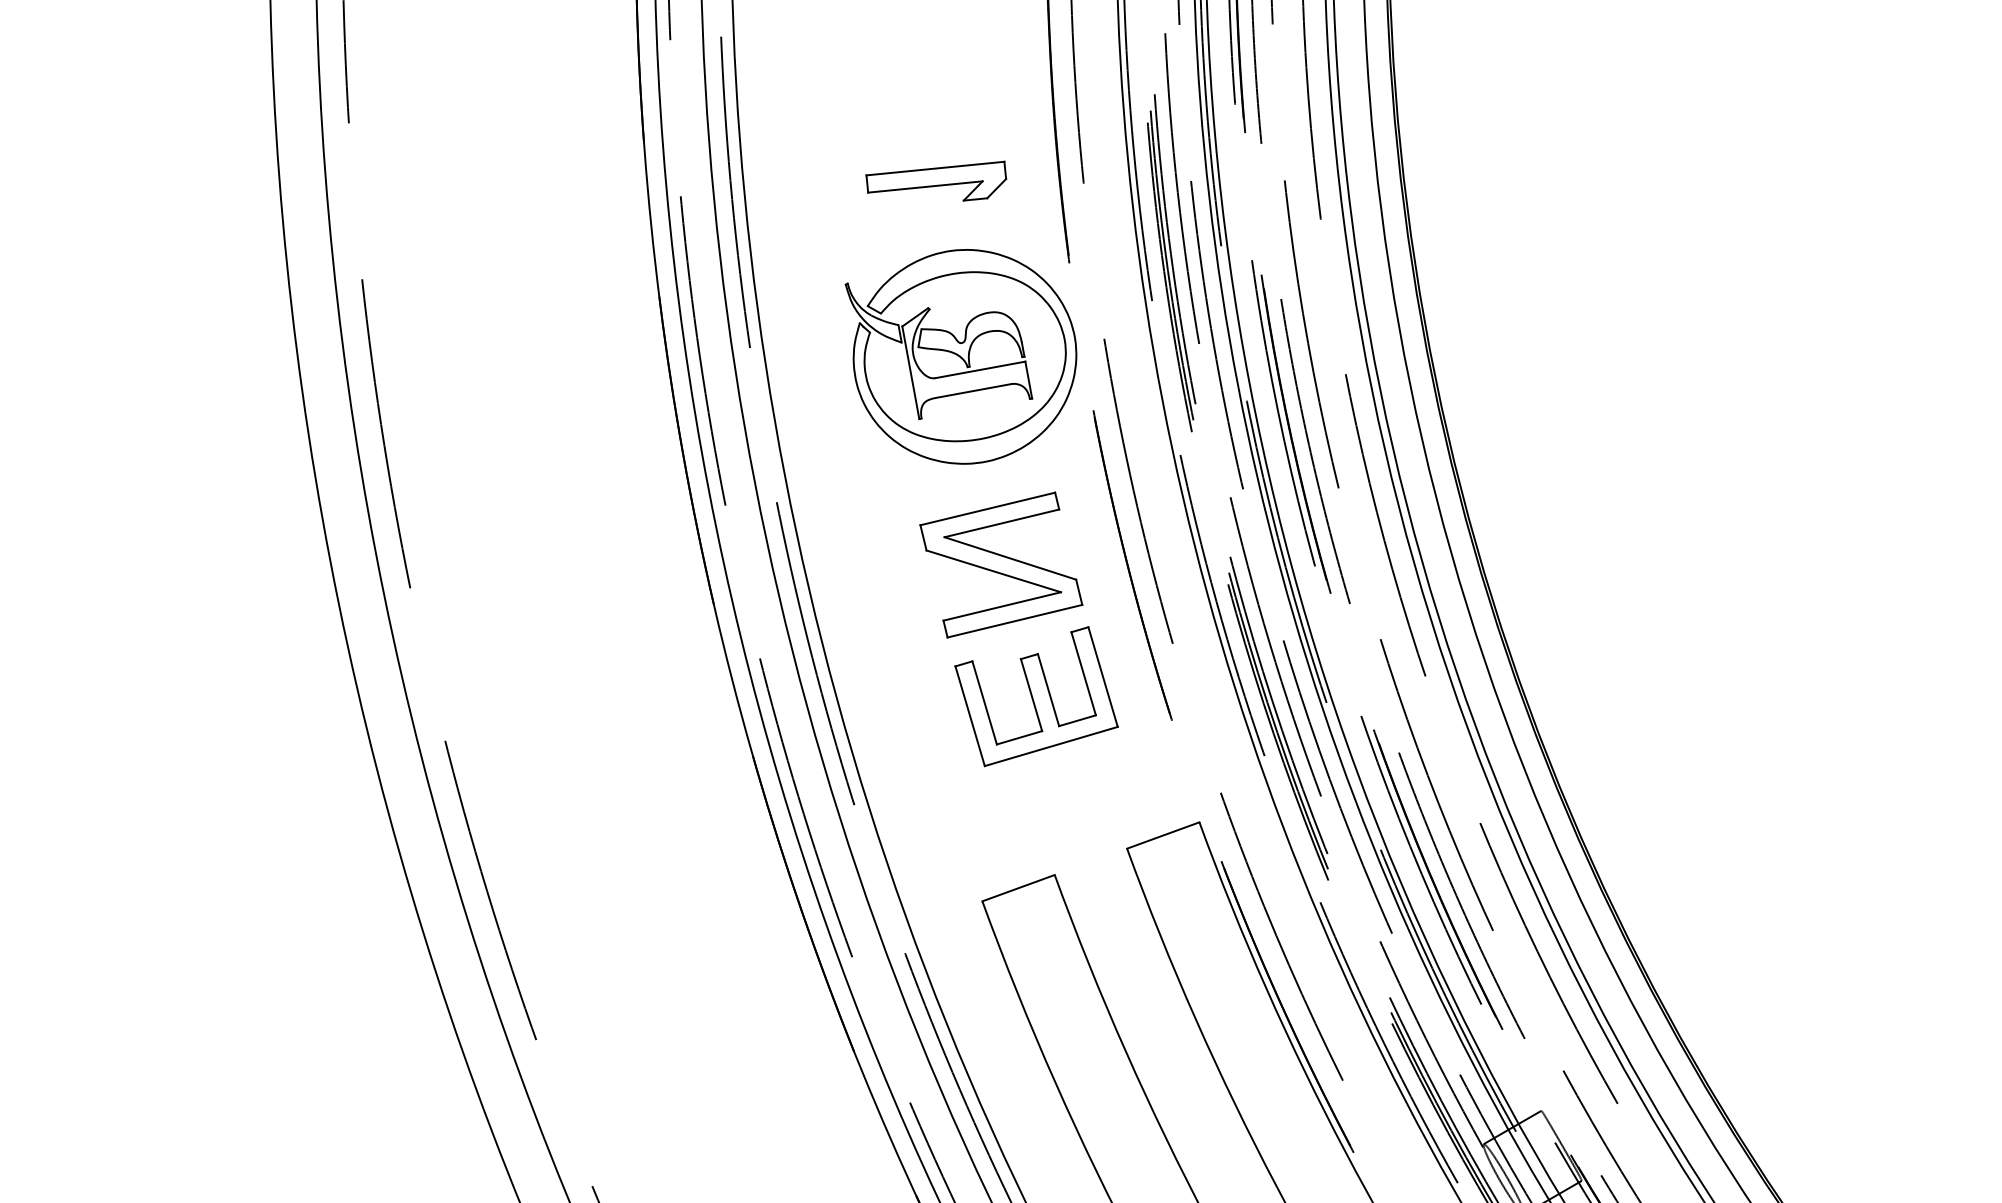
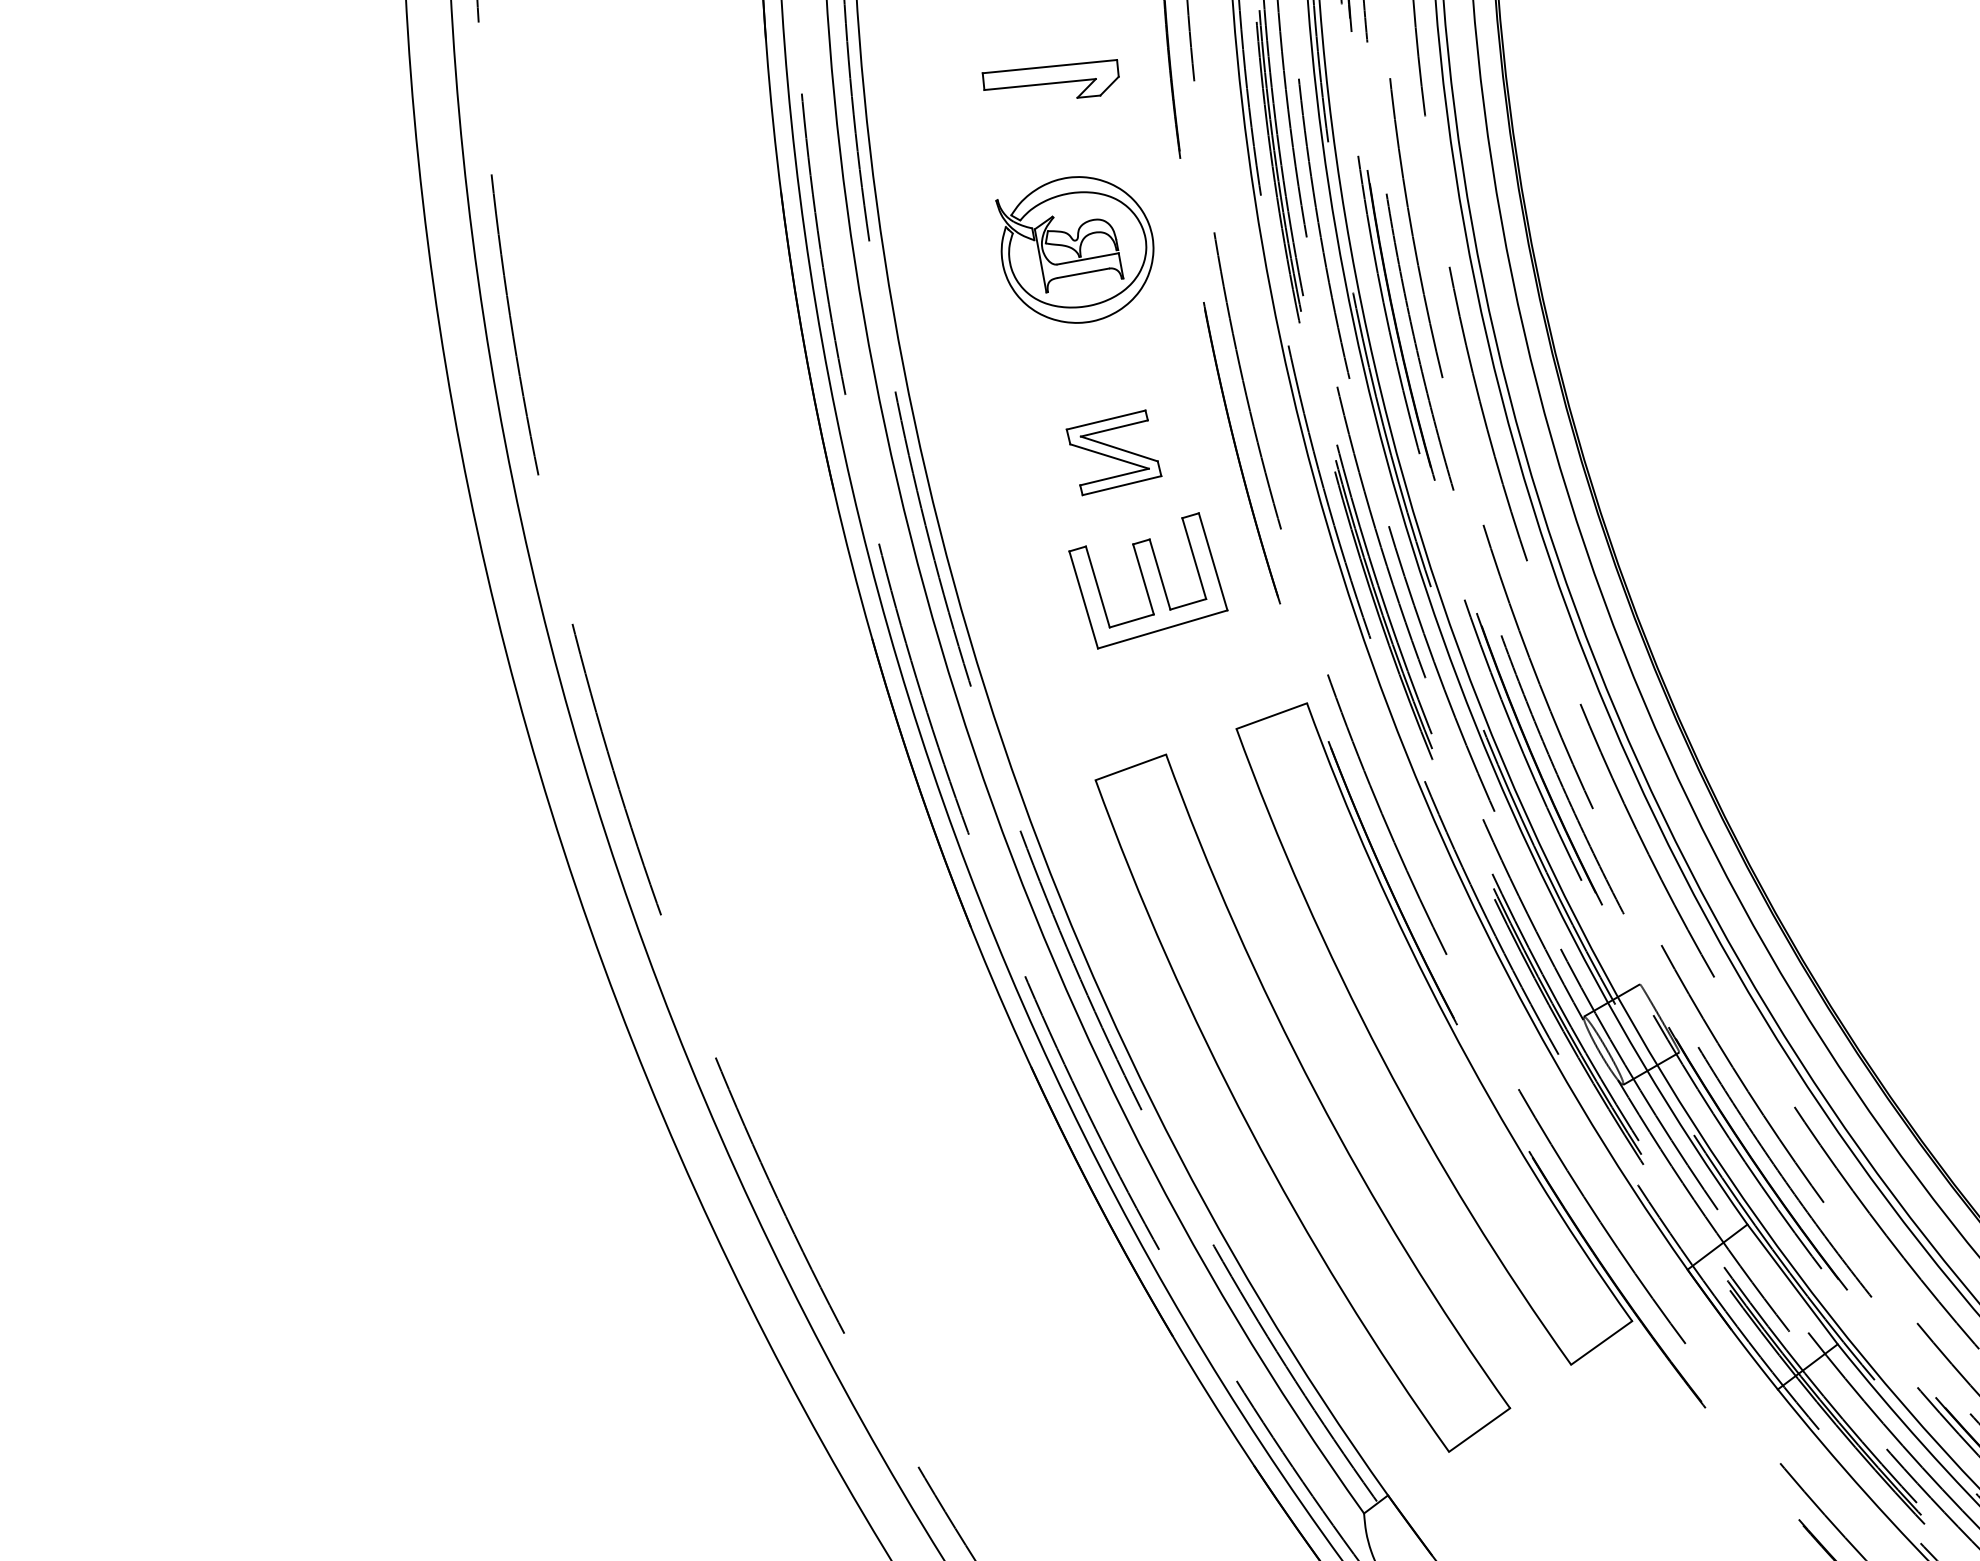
part: (960, 356) -> (1074, 249), size x0.7
part: (1000, 564) -> (1113, 452), size x0.6

